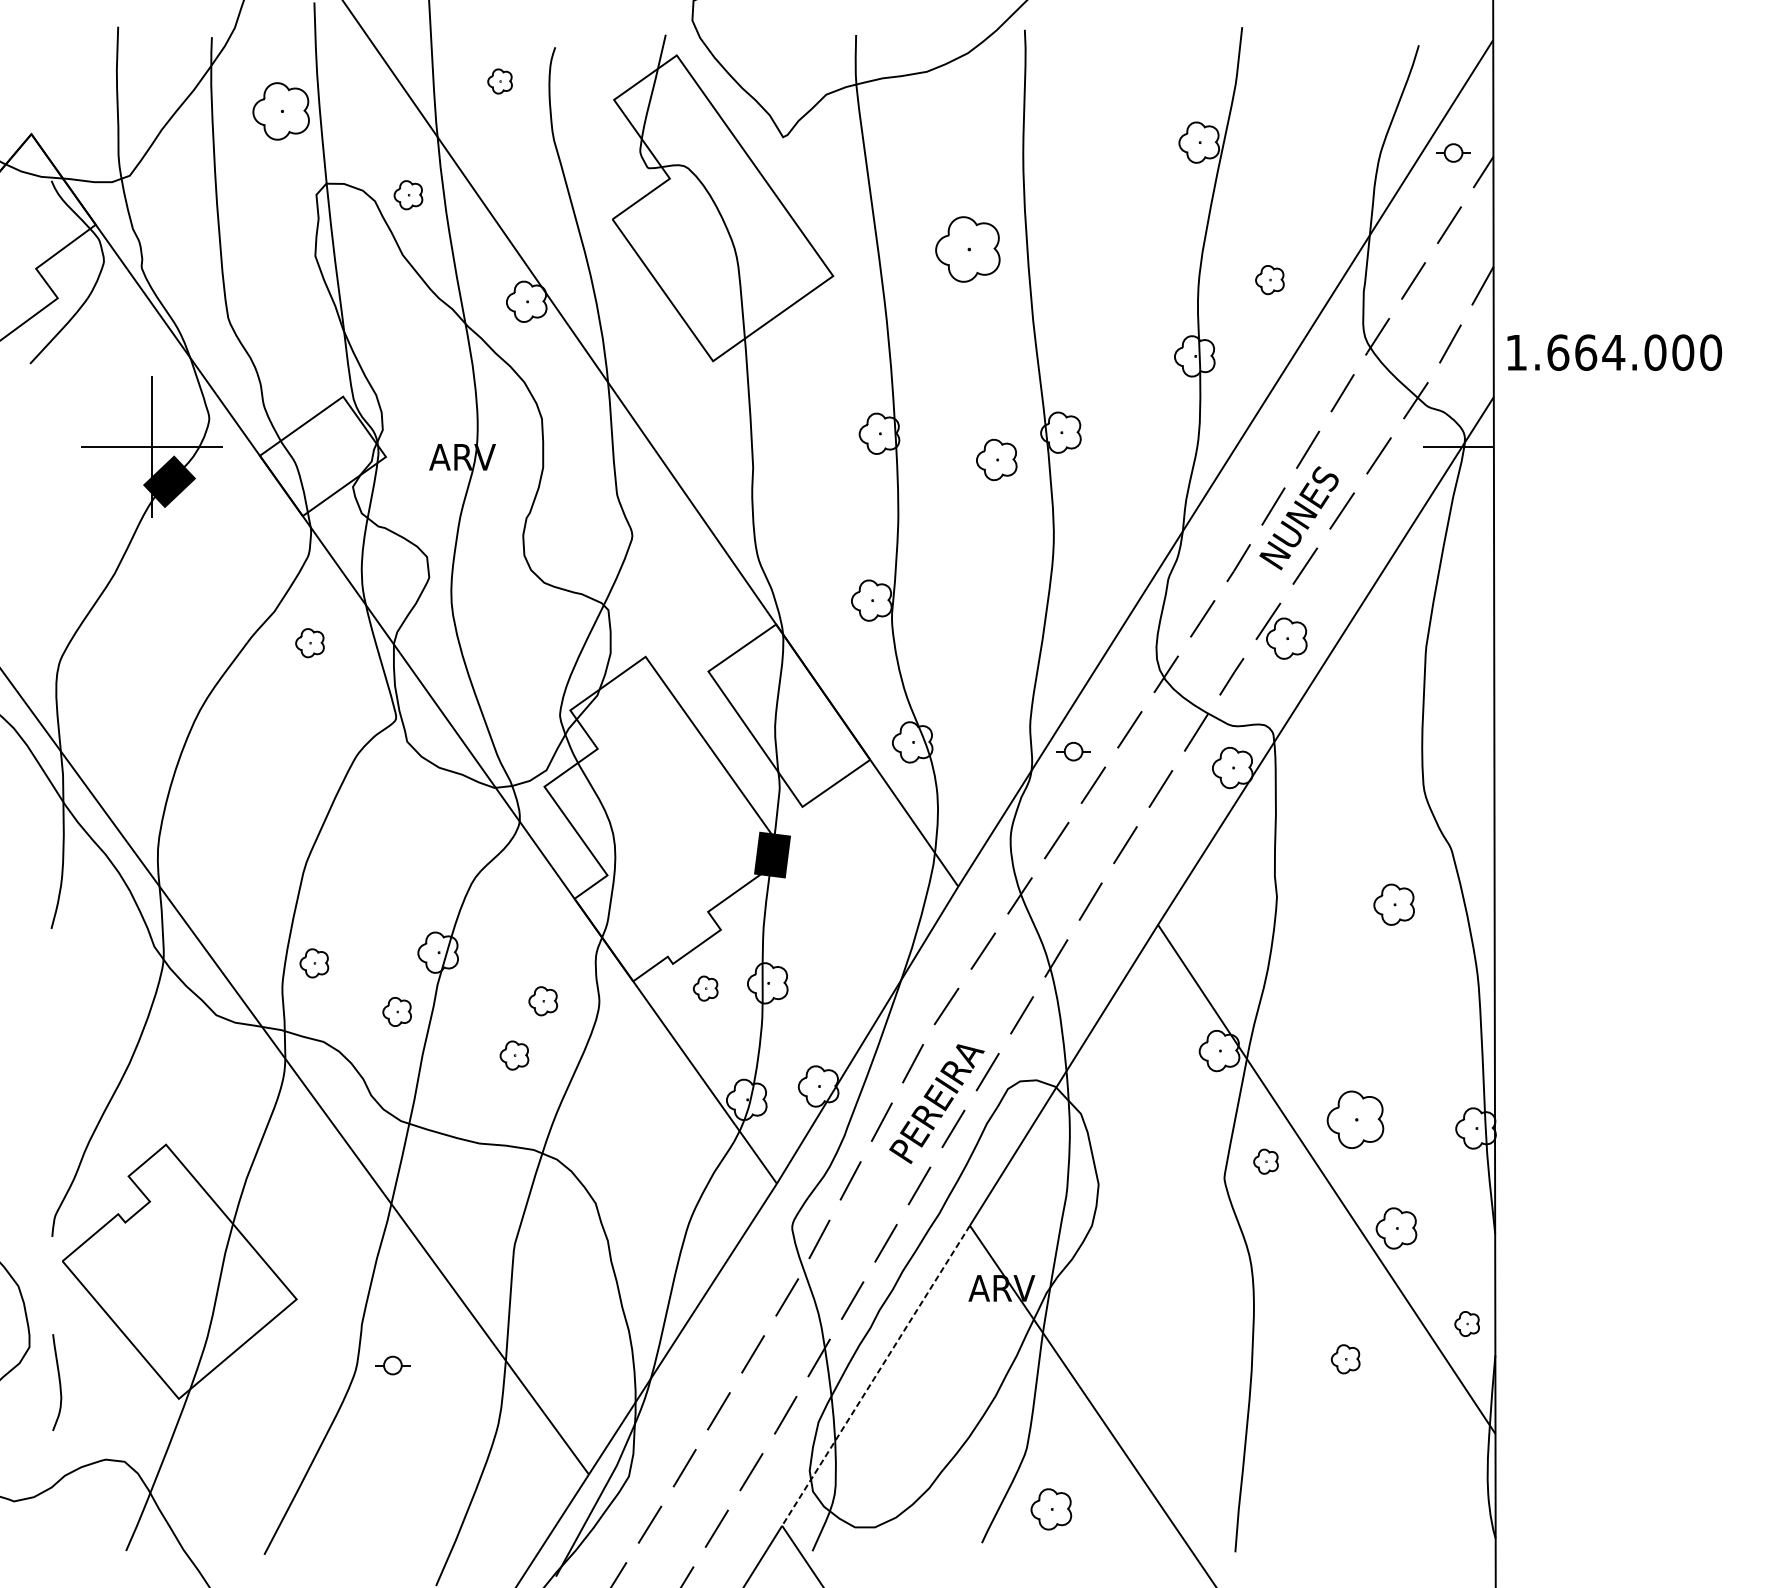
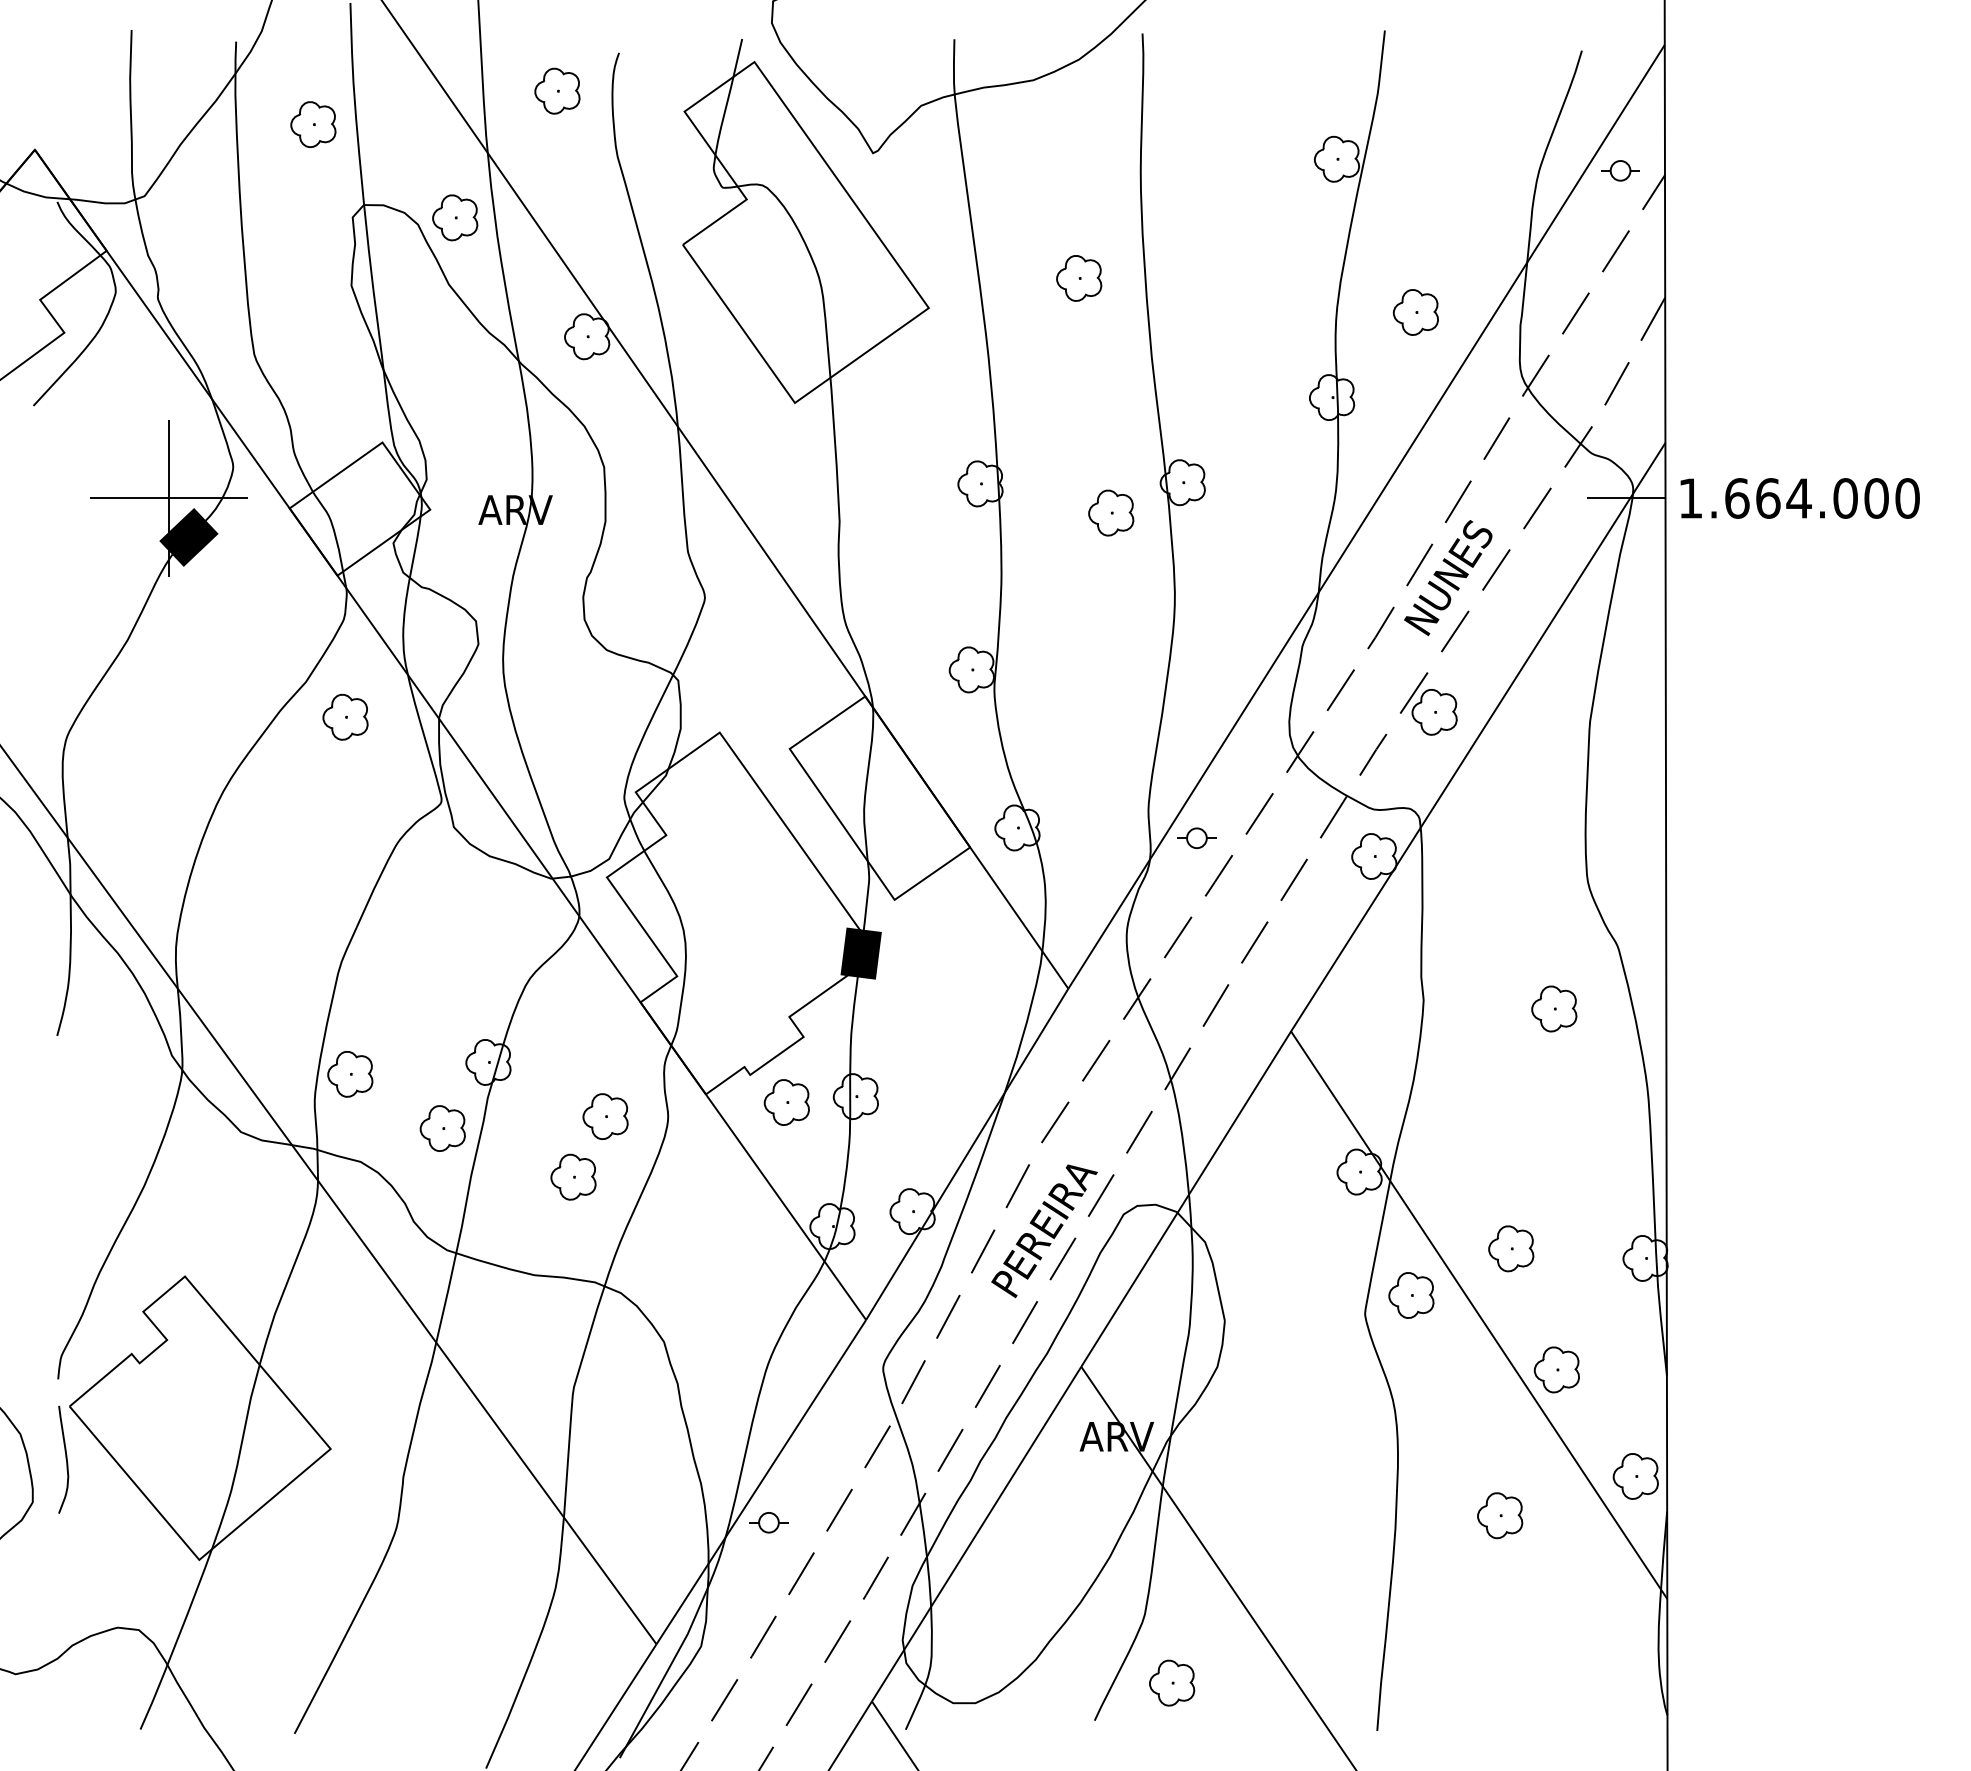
part: (500, 80) -> (557, 90), size x1.67
part: (281, 111) -> (313, 124), size x0.71
part: (408, 194) -> (455, 217), size x1.43
part: (968, 249) -> (1079, 278), size x0.62
part: (1269, 280) -> (1415, 312), size x1.43
text: (1614, 352) -> (1799, 498), moved
part: (309, 643) -> (345, 717), size x1.43
part: (314, 963) -> (350, 1074), size x1.43
part: (705, 988) -> (786, 1102), size x1.67
part: (543, 1001) -> (605, 1116), size x1.43
part: (396, 1011) -> (442, 1128), size x1.43
part: (514, 1054) -> (573, 1176), size x1.43
part: (1355, 1119) -> (1511, 1248), size x0.71
part: (1266, 1161) -> (1411, 1295), size x1.67
part: (1466, 1324) -> (1635, 1476), size x1.67
part: (1345, 1359) -> (1500, 1515), size x1.43
part: (392, 1365) -> (768, 1522), moved
line: (875, 1376) -> (976, 1534), dashed -> solid
curve: (58, 1382) -> (65, 1459), moved

